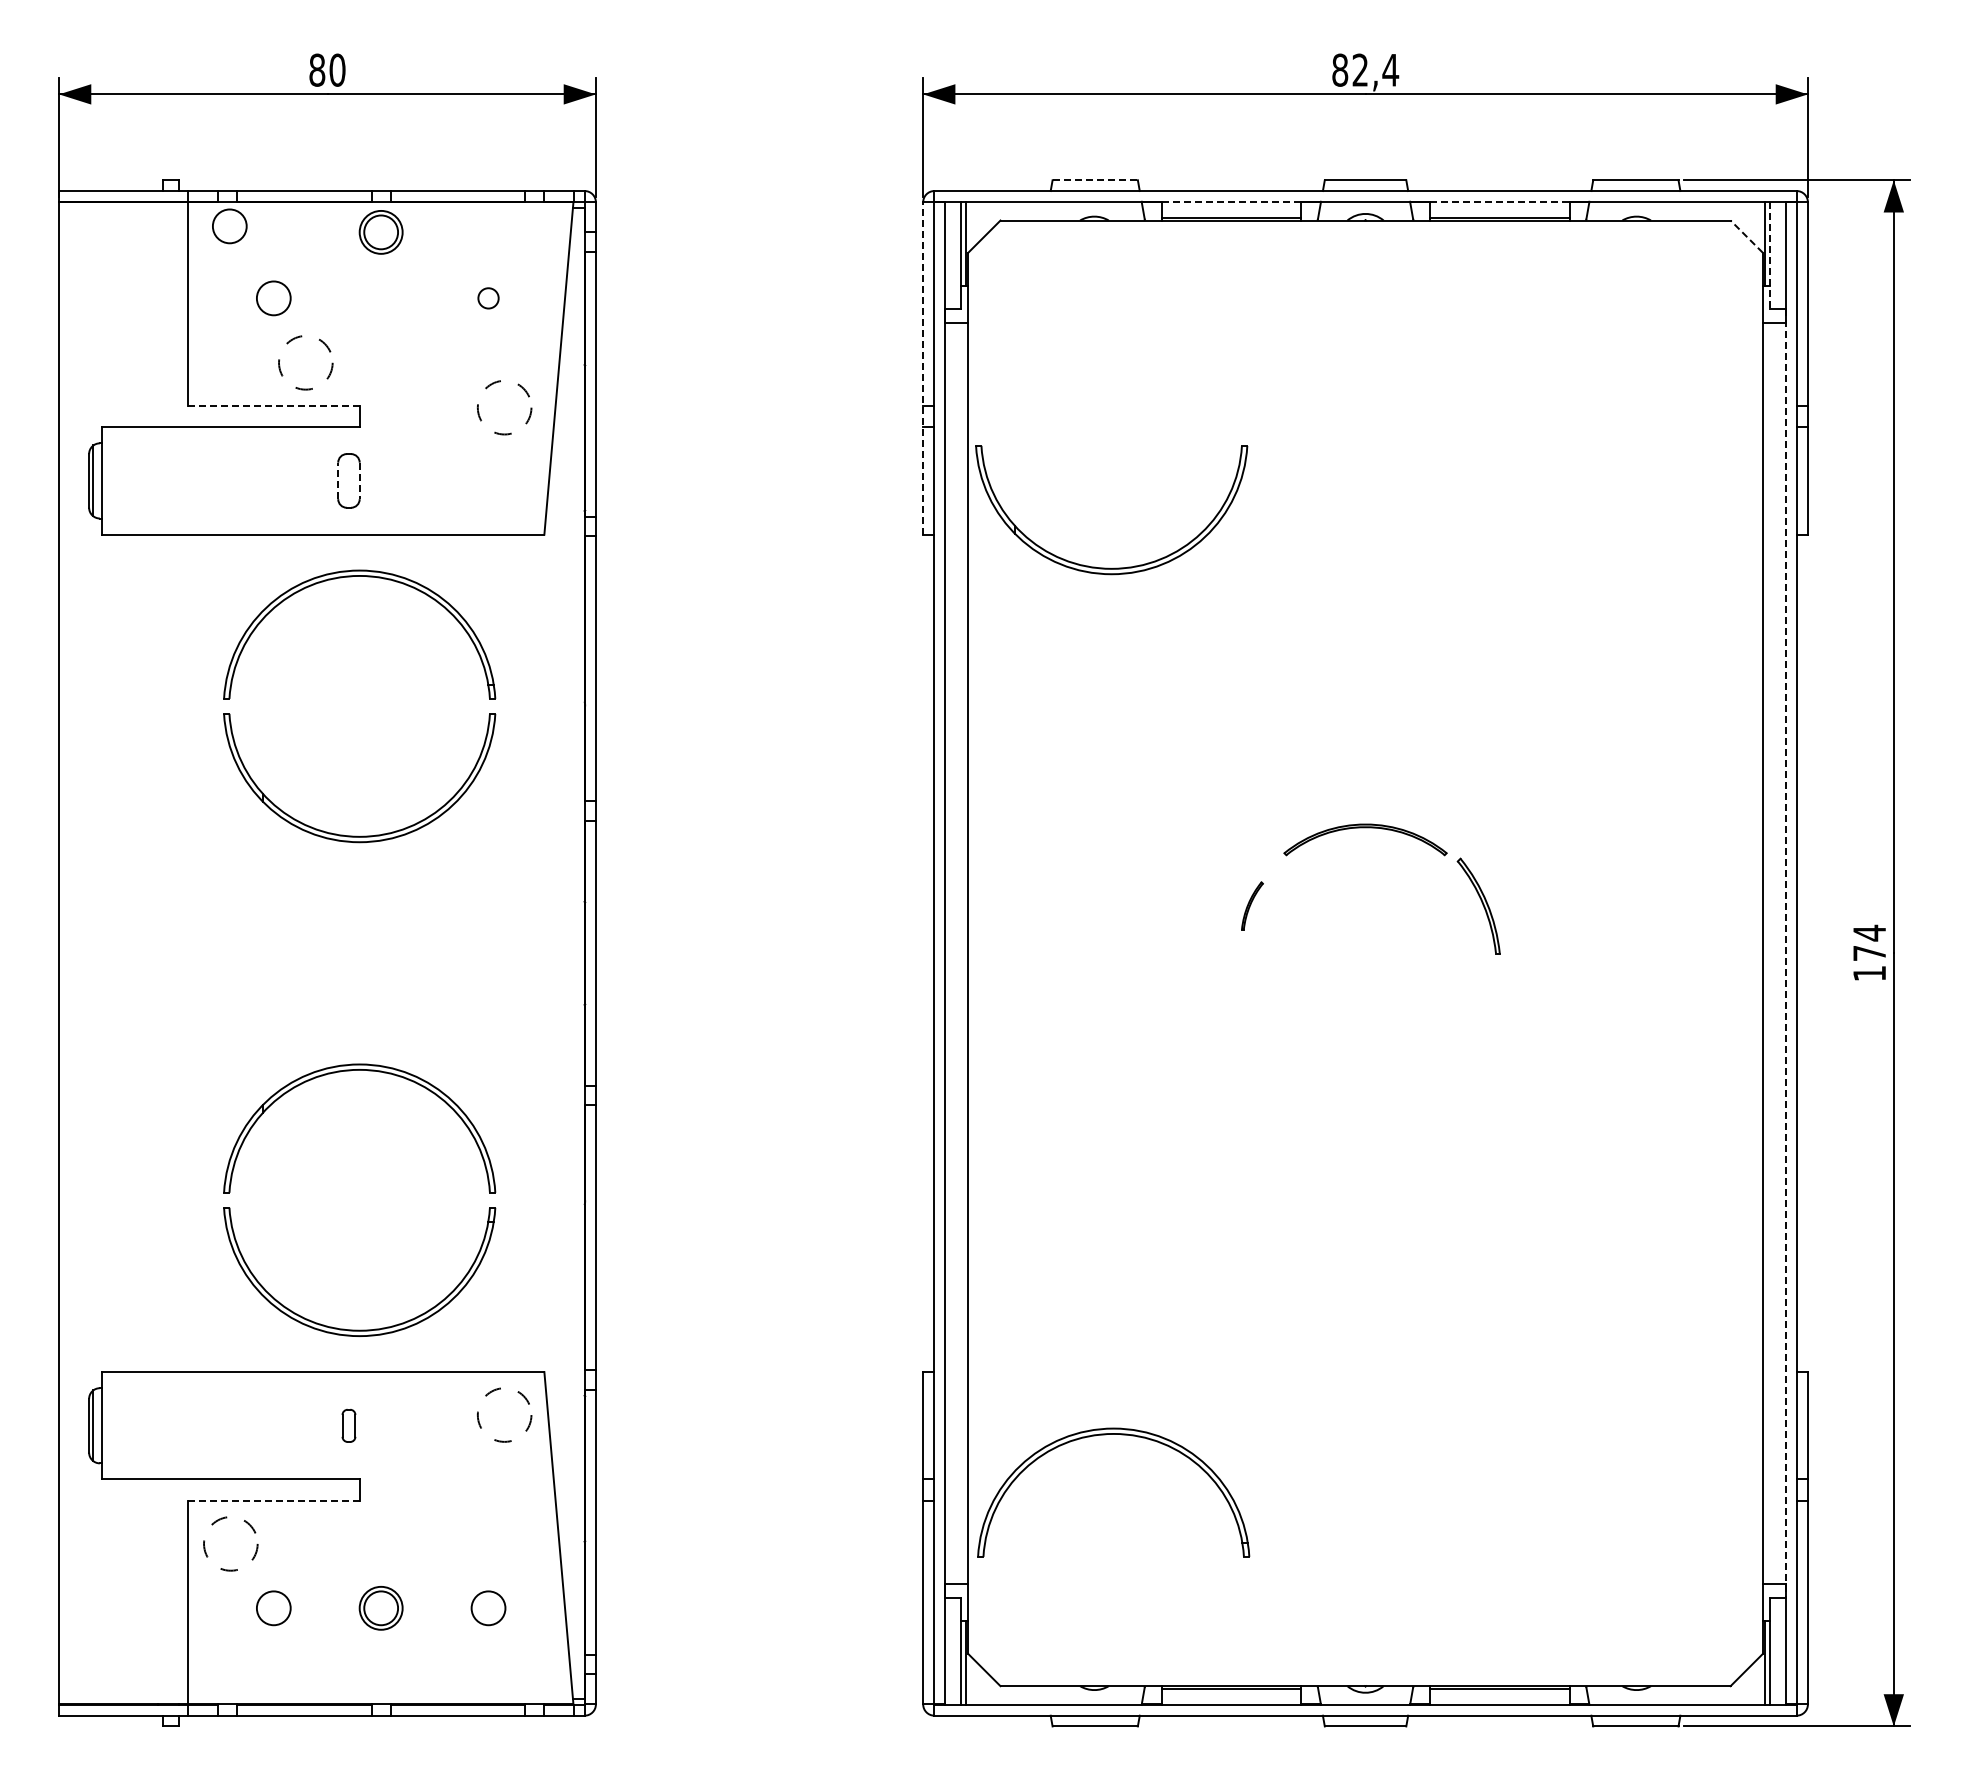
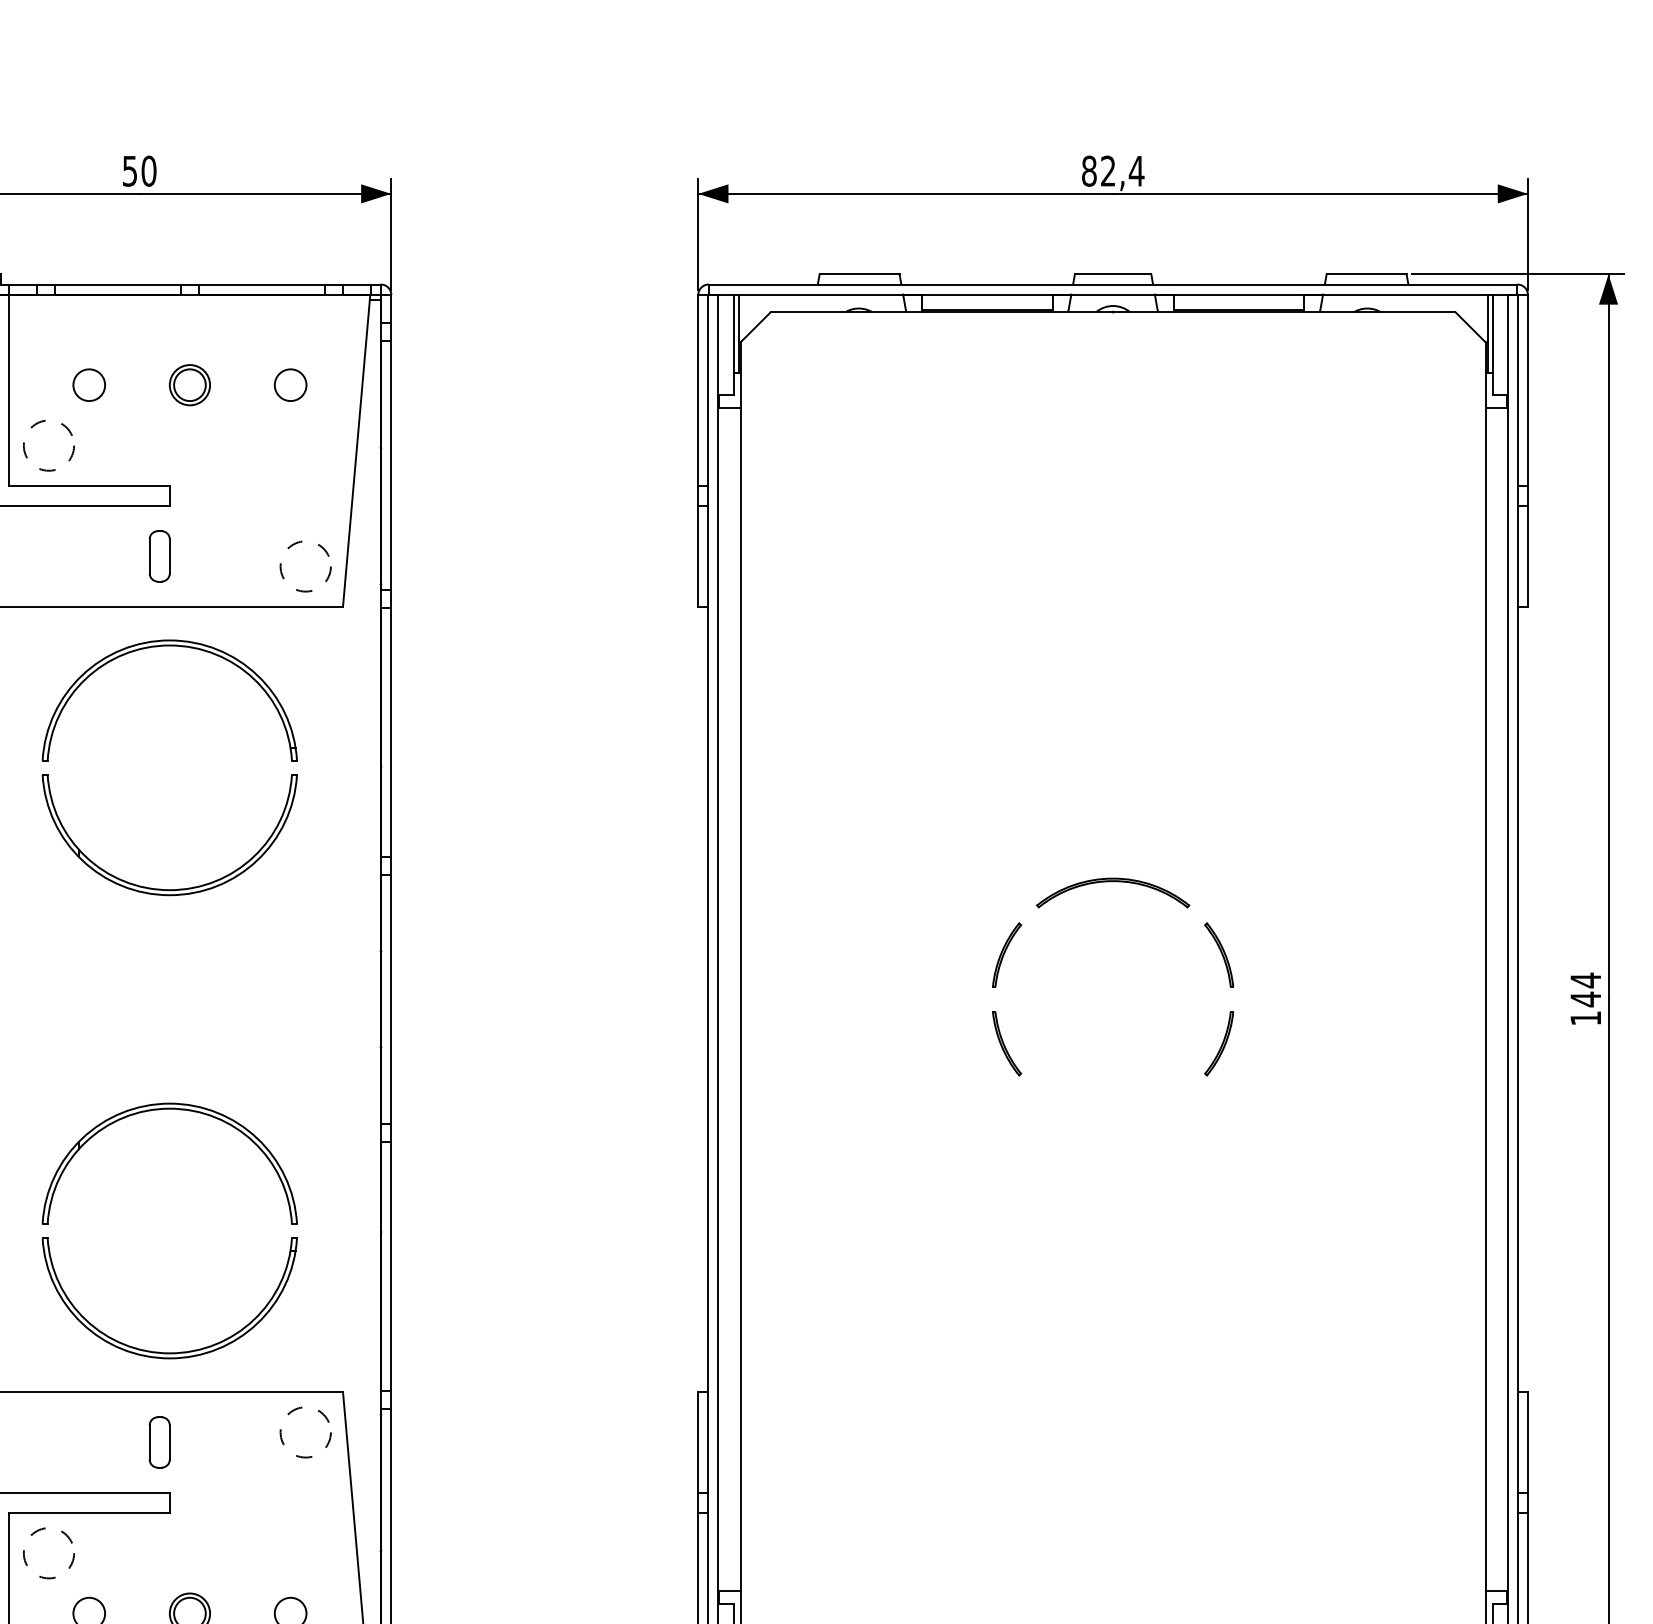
text: (317, 69) -> (130, 170), 80 -> 50
line: (1095, 180) -> (859, 274), dashed -> solid
line: (1231, 201) -> (987, 294), dashed -> solid
line: (1499, 201) -> (1238, 294), dashed -> solid
circle: (229, 226) -> (47, 317), removed
part: (380, 232) -> (189, 385), moved
line: (1746, 236) -> (1470, 327), dashed -> solid
line: (1770, 255) -> (1492, 344), dashed -> solid
circle: (488, 298) -> (290, 385), size x1.67
circle: (305, 362) -> (48, 445), moved
line: (923, 367) -> (698, 450), dashed -> solid
line: (273, 405) -> (88, 485), dashed -> solid
circle: (504, 407) -> (305, 566), moved
line: (338, 480) -> (149, 555), dashed -> solid
line: (359, 481) -> (169, 556), dashed -> solid
part: (1109, 567) -> (872, 637), removed
part: (1252, 905) -> (1007, 954), size x1.43
part: (1478, 905) -> (1219, 954), size x0.71
line: (1786, 953) -> (1507, 999), dashed -> solid
text: (1869, 953) -> (1585, 999), 174 -> 144
part: (1252, 1000) -> (1007, 1043), added
part: (1478, 1000) -> (1219, 1043), added
part: (348, 1425) -> (159, 1442), size x1.67
part: (1105, 1435) -> (869, 1451), removed
line: (273, 1500) -> (88, 1512), dashed -> solid

